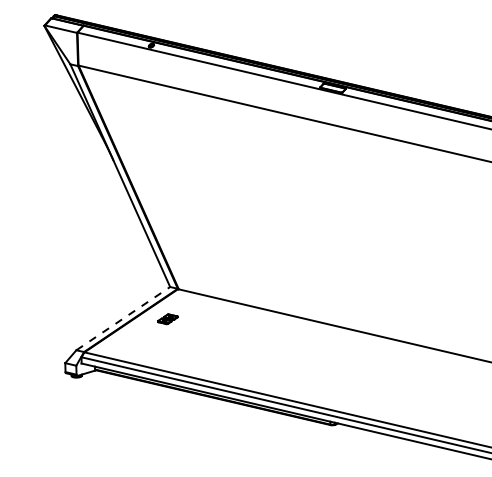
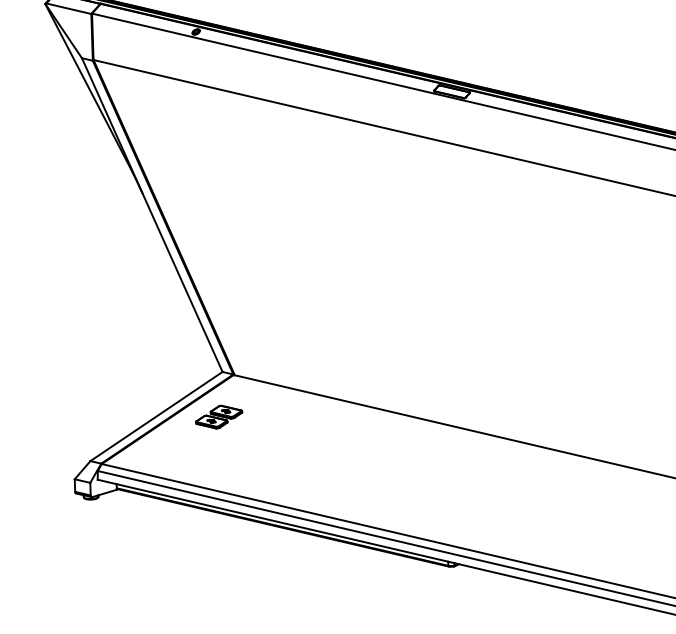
line: (123, 318) -> (156, 416), dashed -> solid
part: (167, 319) -> (218, 417), size x1.67

